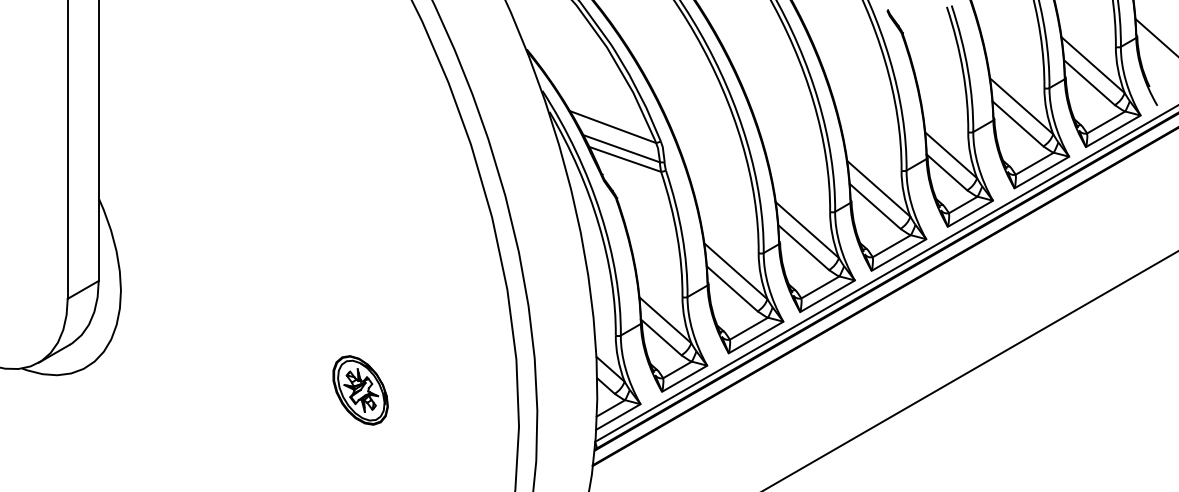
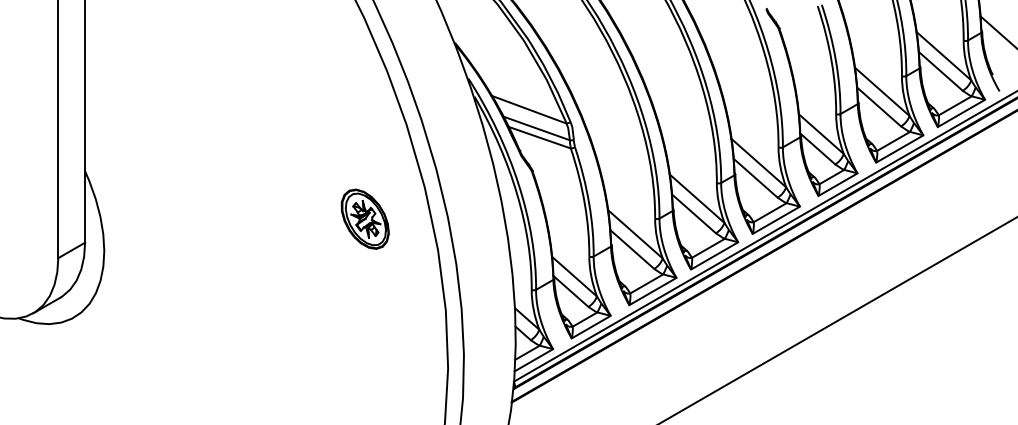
part: (359, 389) -> (364, 218), moved

